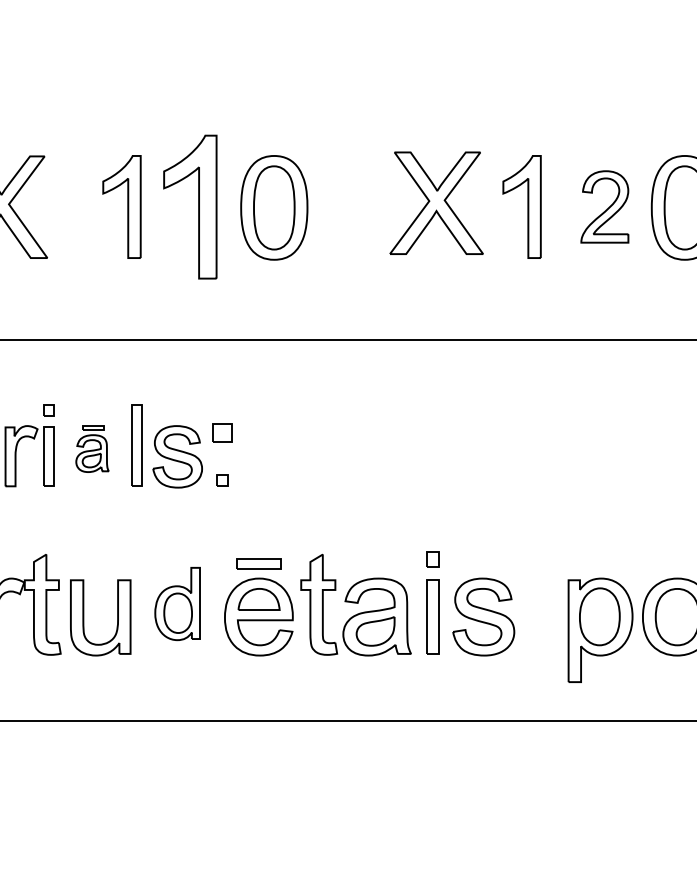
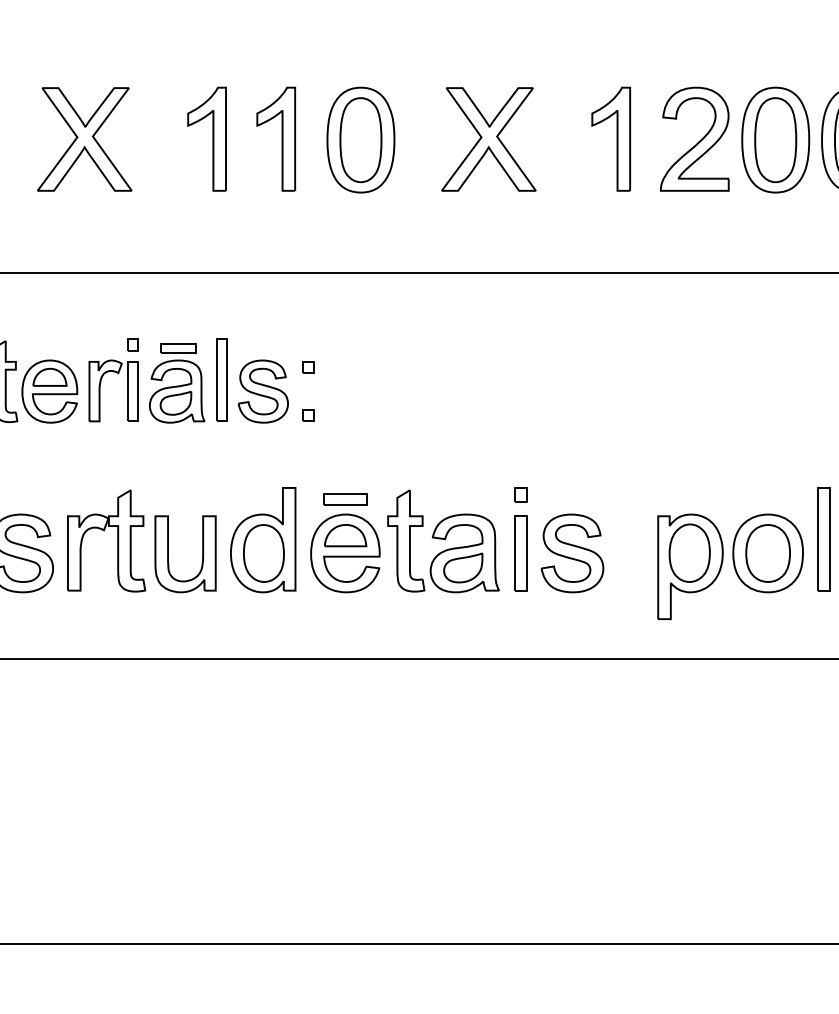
part: (436, 203) -> (488, 139), moved
part: (190, 206) -> (276, 138), size x0.71
part: (604, 206) -> (694, 138), size x1.43
part: (222, 432) -> (308, 367), size x0.62
part: (92, 448) -> (177, 383), size x1.67
part: (177, 604) -> (263, 540), size x1.43

